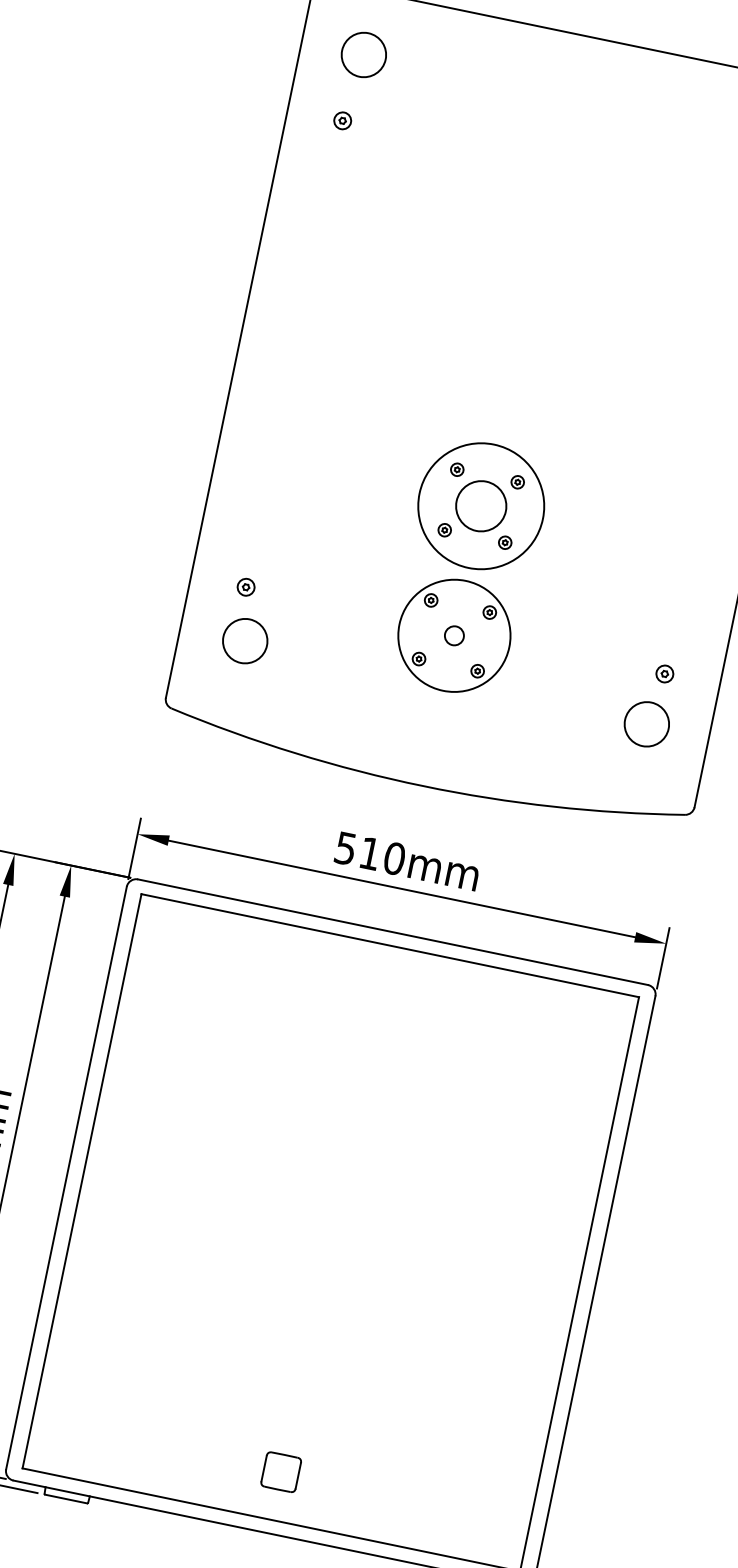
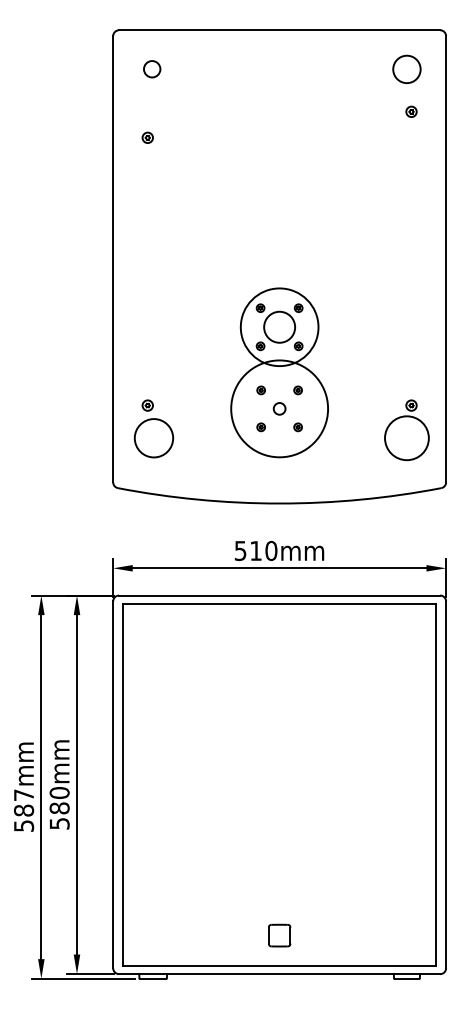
circle: (362, 53) -> (151, 68), size x0.6
part: (342, 120) -> (147, 137), moved
circle: (454, 635) -> (279, 408), size x1.4
circle: (244, 639) -> (153, 437), size x1.4
circle: (646, 722) -> (406, 437), size x1.6

